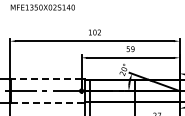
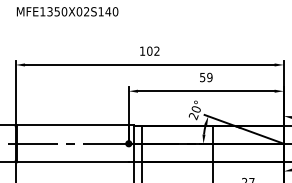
line: (45, 79) -> (71, 125), dashed -> solid
line: (46, 102) -> (73, 161), dashed -> solid

